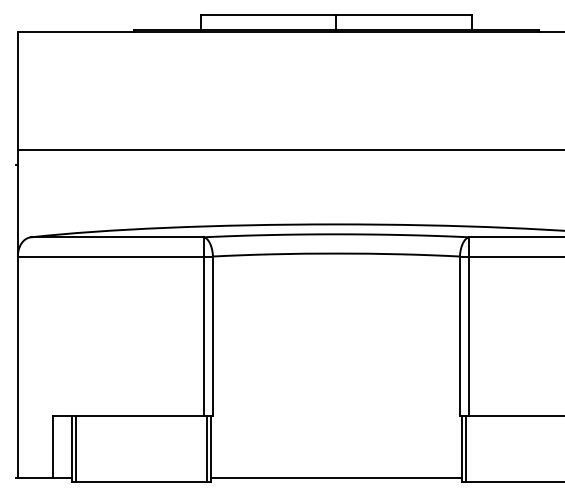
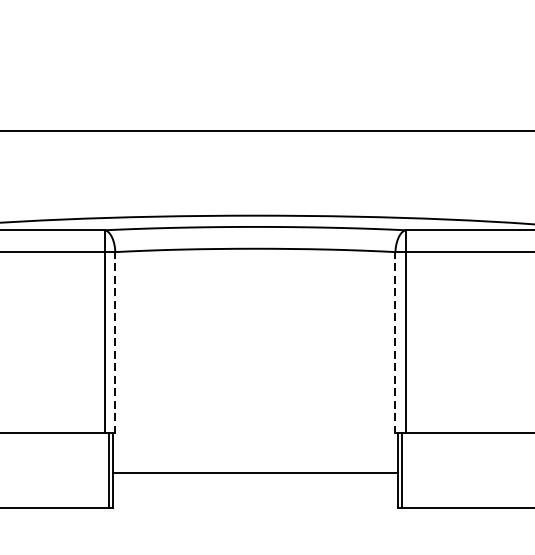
line: (212, 336) -> (114, 342), solid -> dashed
line: (459, 336) -> (394, 342), solid -> dashed
line: (335, 478) -> (254, 473), moved

